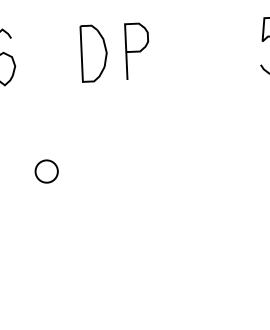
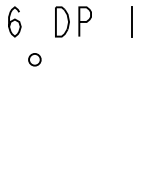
line: (227, 46) -> (132, 21), added
circle: (45, 171) -> (34, 59), moved

